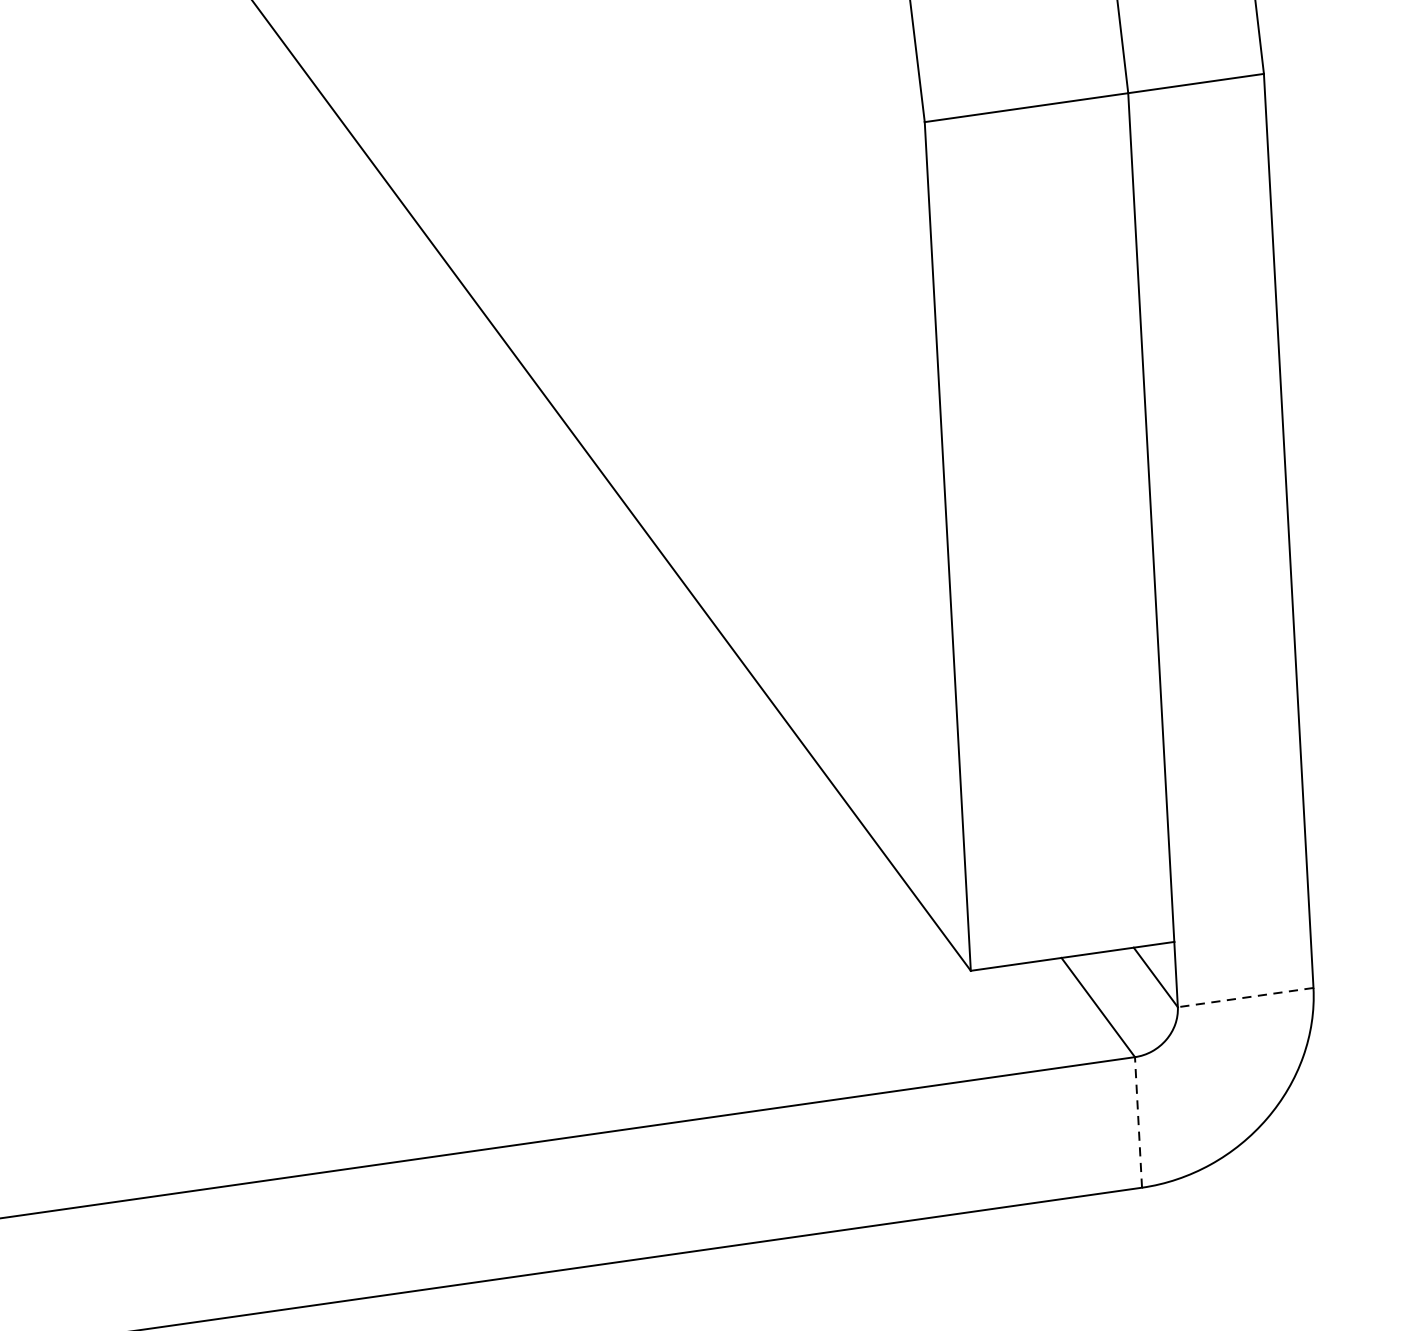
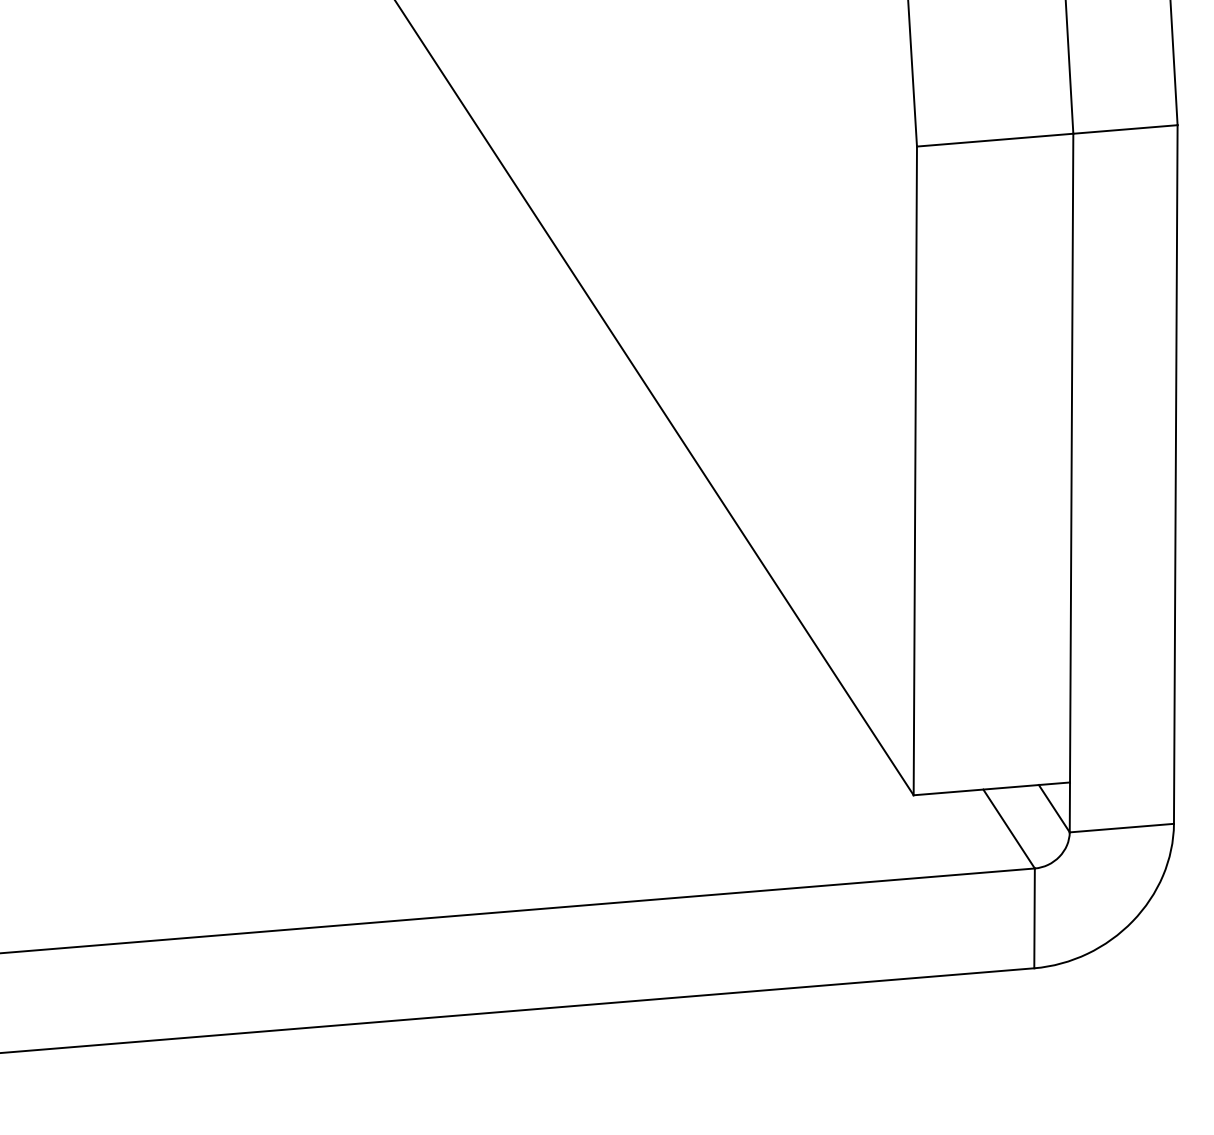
line: (1245, 998) -> (1121, 828), dashed -> solid
line: (1138, 1122) -> (1034, 918), dashed -> solid

